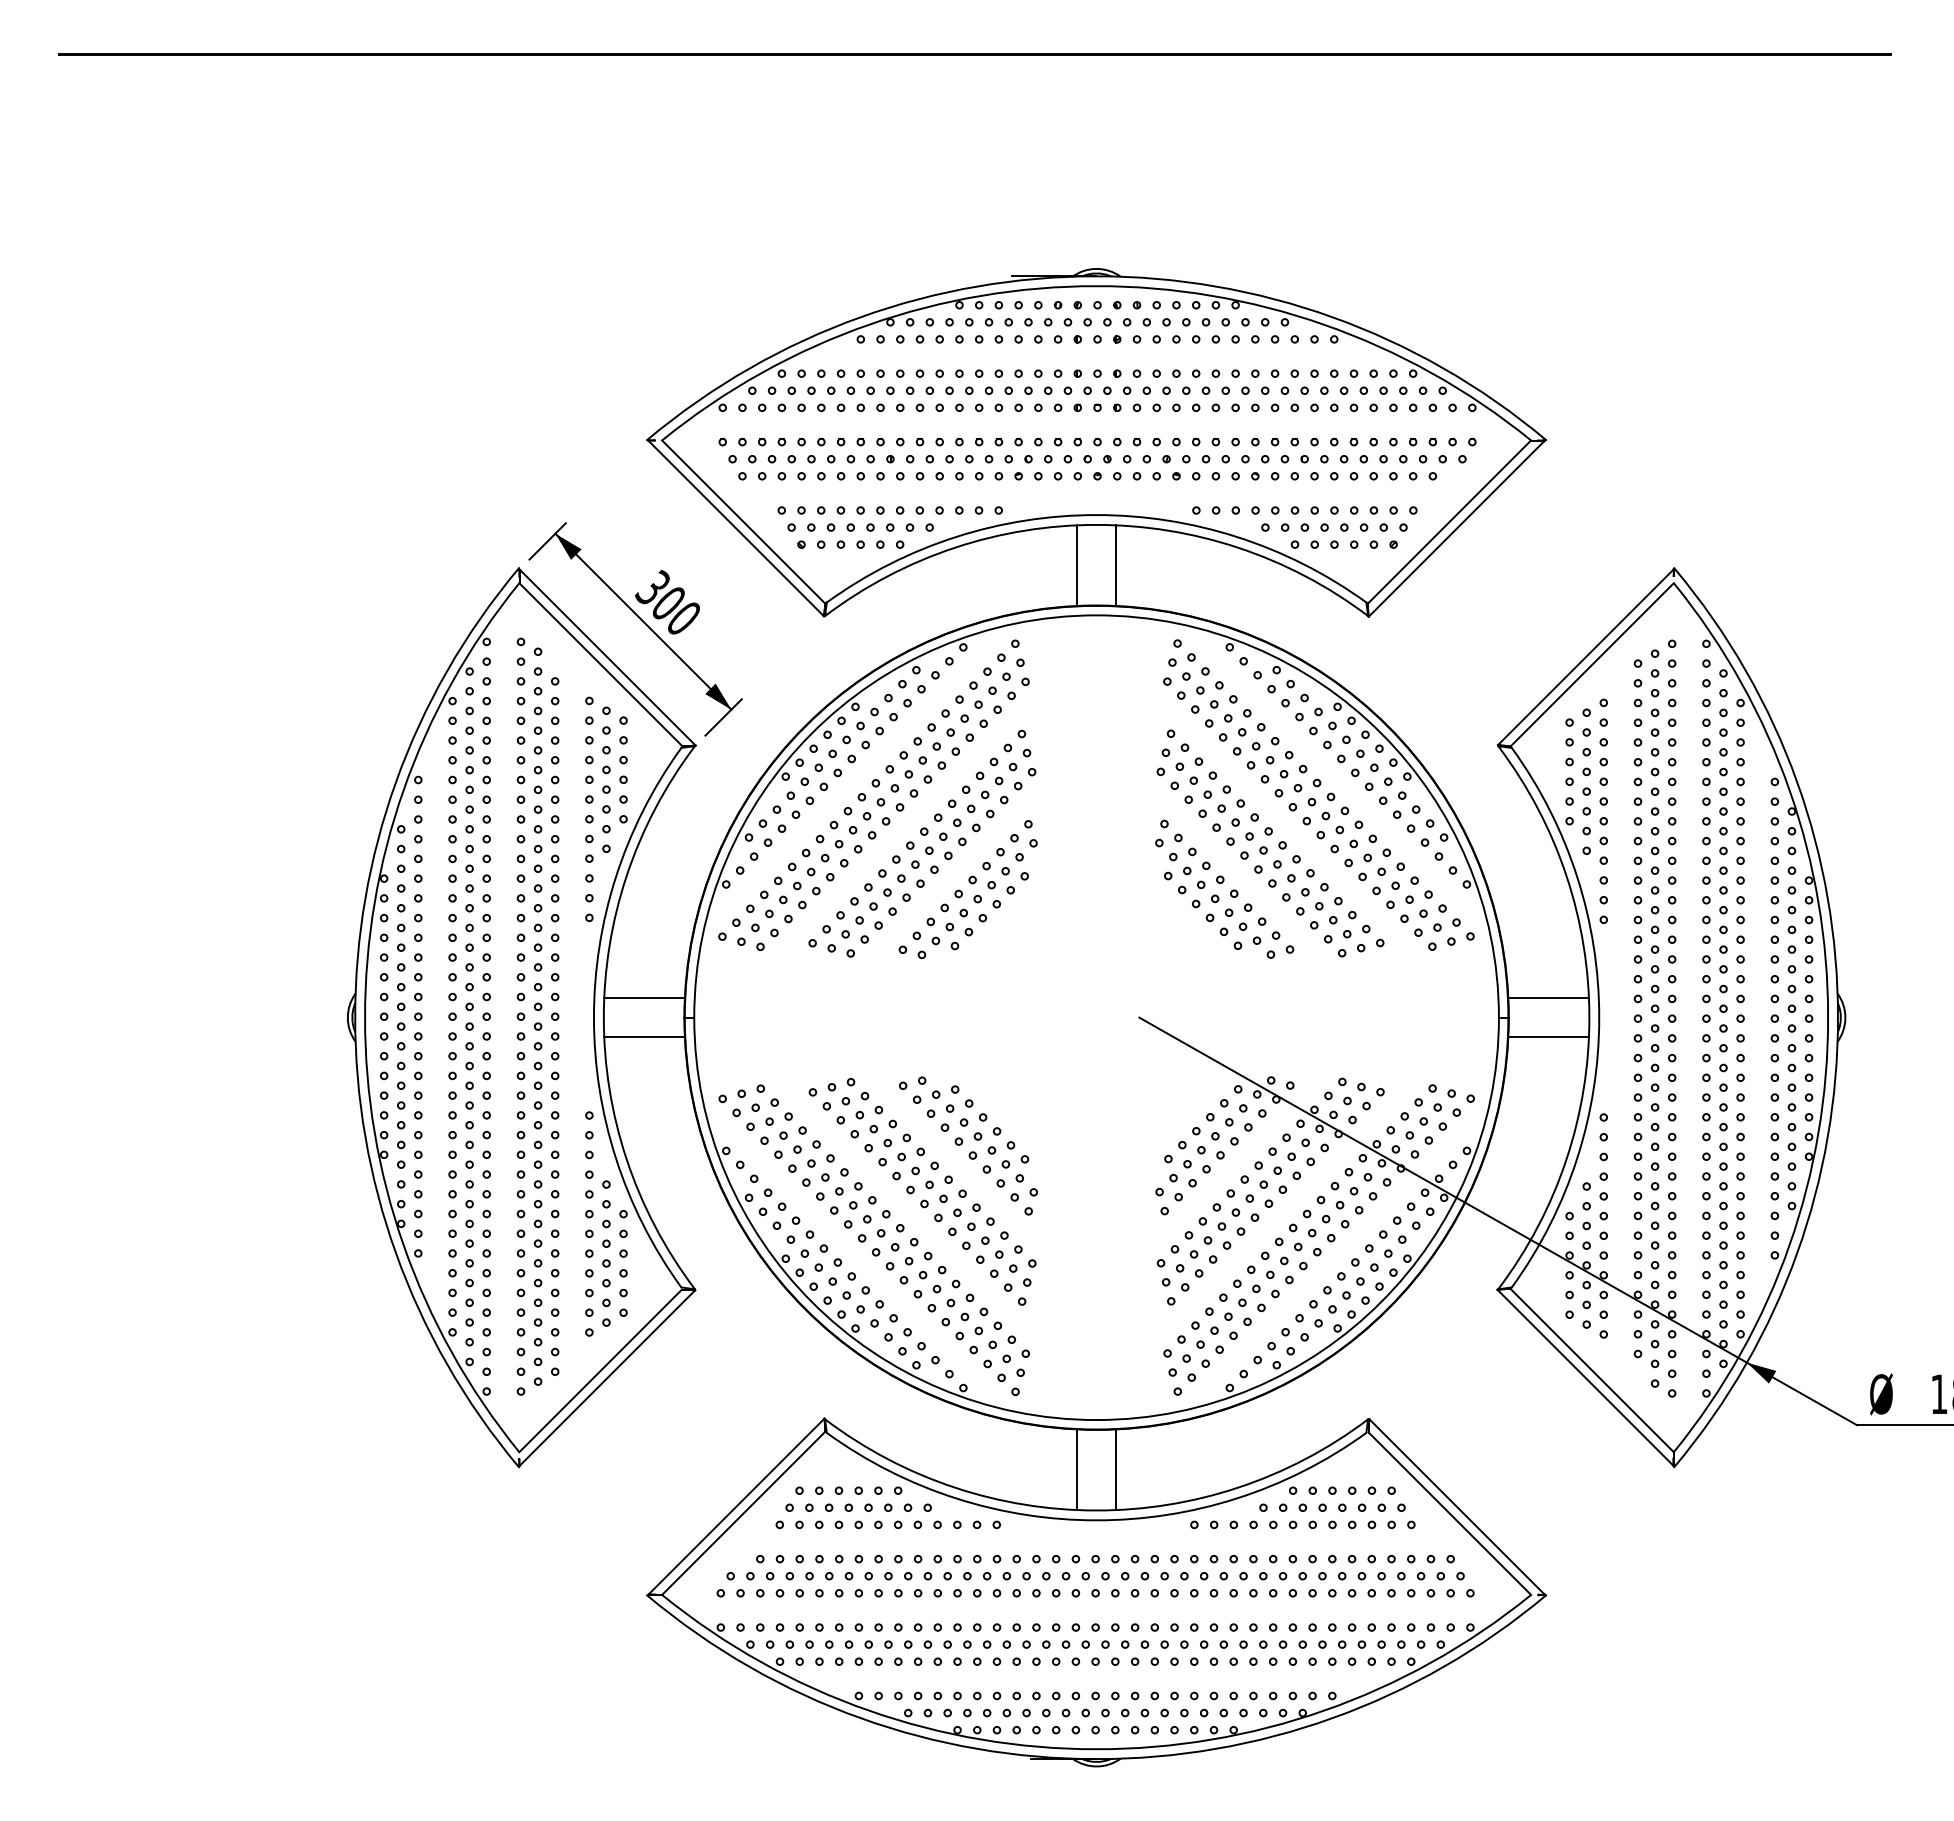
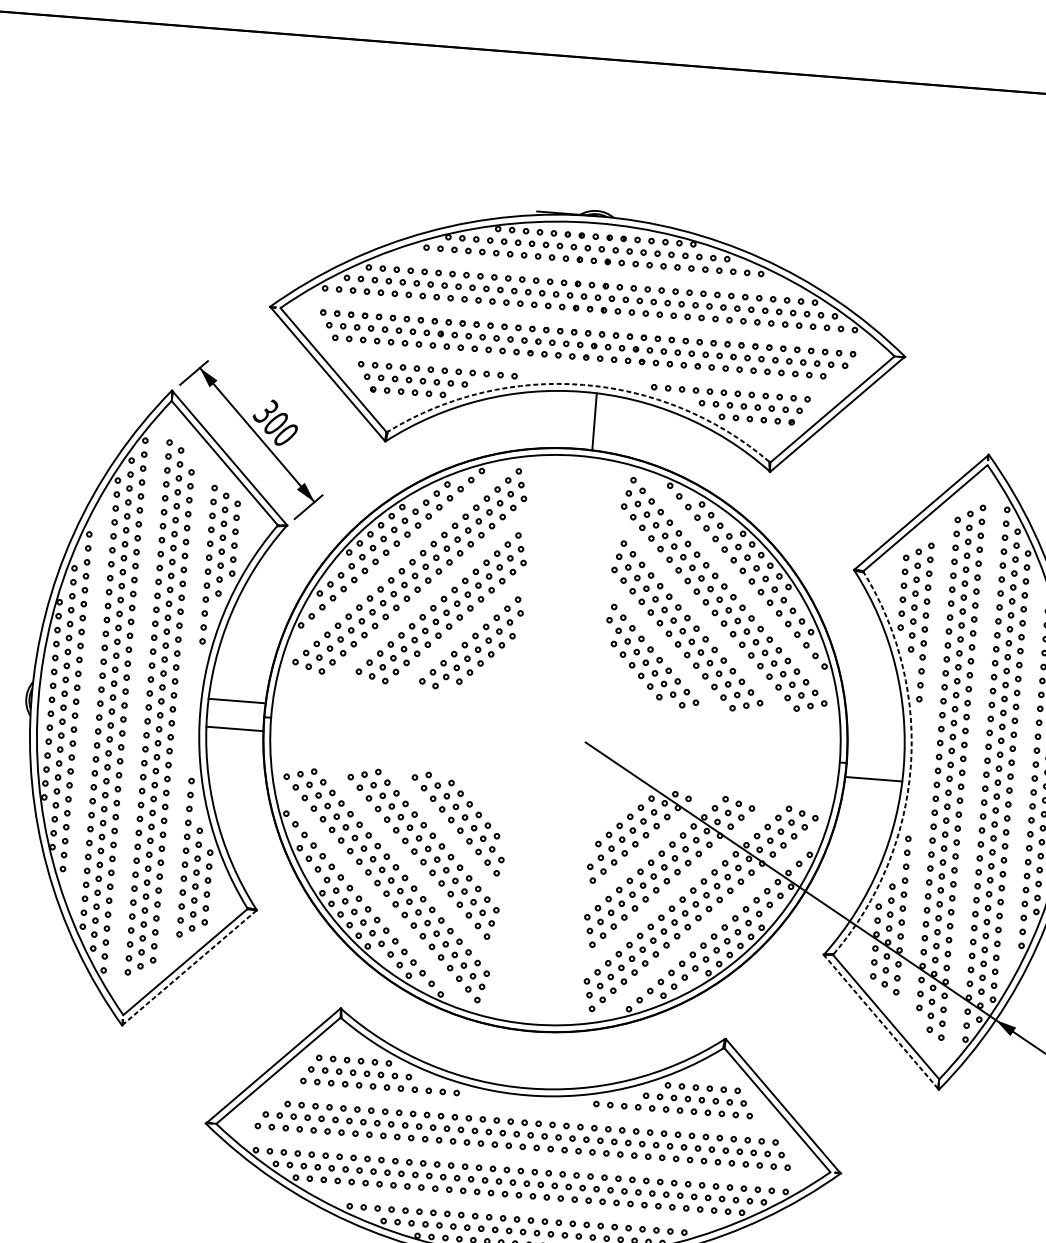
arc: (1096, 515) -> (583, 385), solid -> dashed
line: (1076, 565) -> (566, 419), removed
line: (1548, 997) -> (875, 751), removed
arc: (1599, 1017) -> (910, 767), solid -> dashed
line: (1585, 1377) -> (880, 1021), solid -> dashed
line: (607, 1378) -> (189, 967), solid -> dashed
line: (1076, 1469) -> (516, 1058), removed
line: (1116, 1469) -> (544, 1060), removed

